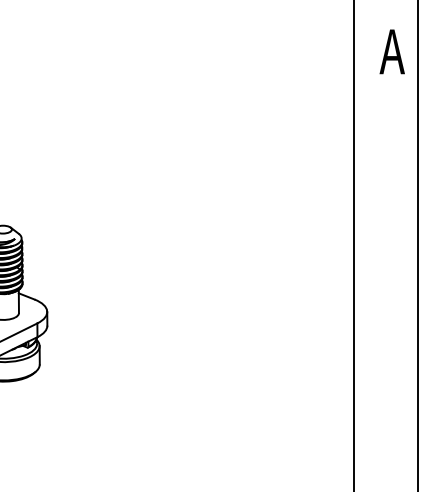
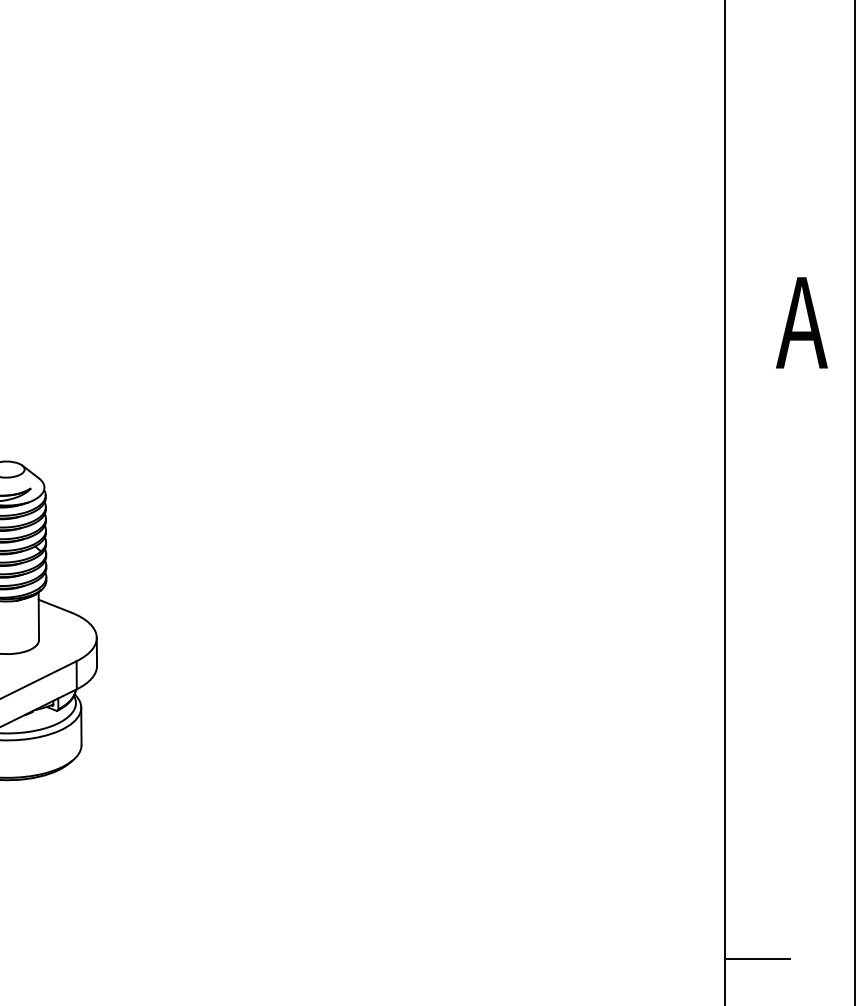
text: (391, 51) -> (800, 322), moved
line: (370, 469) -> (757, 959), added

